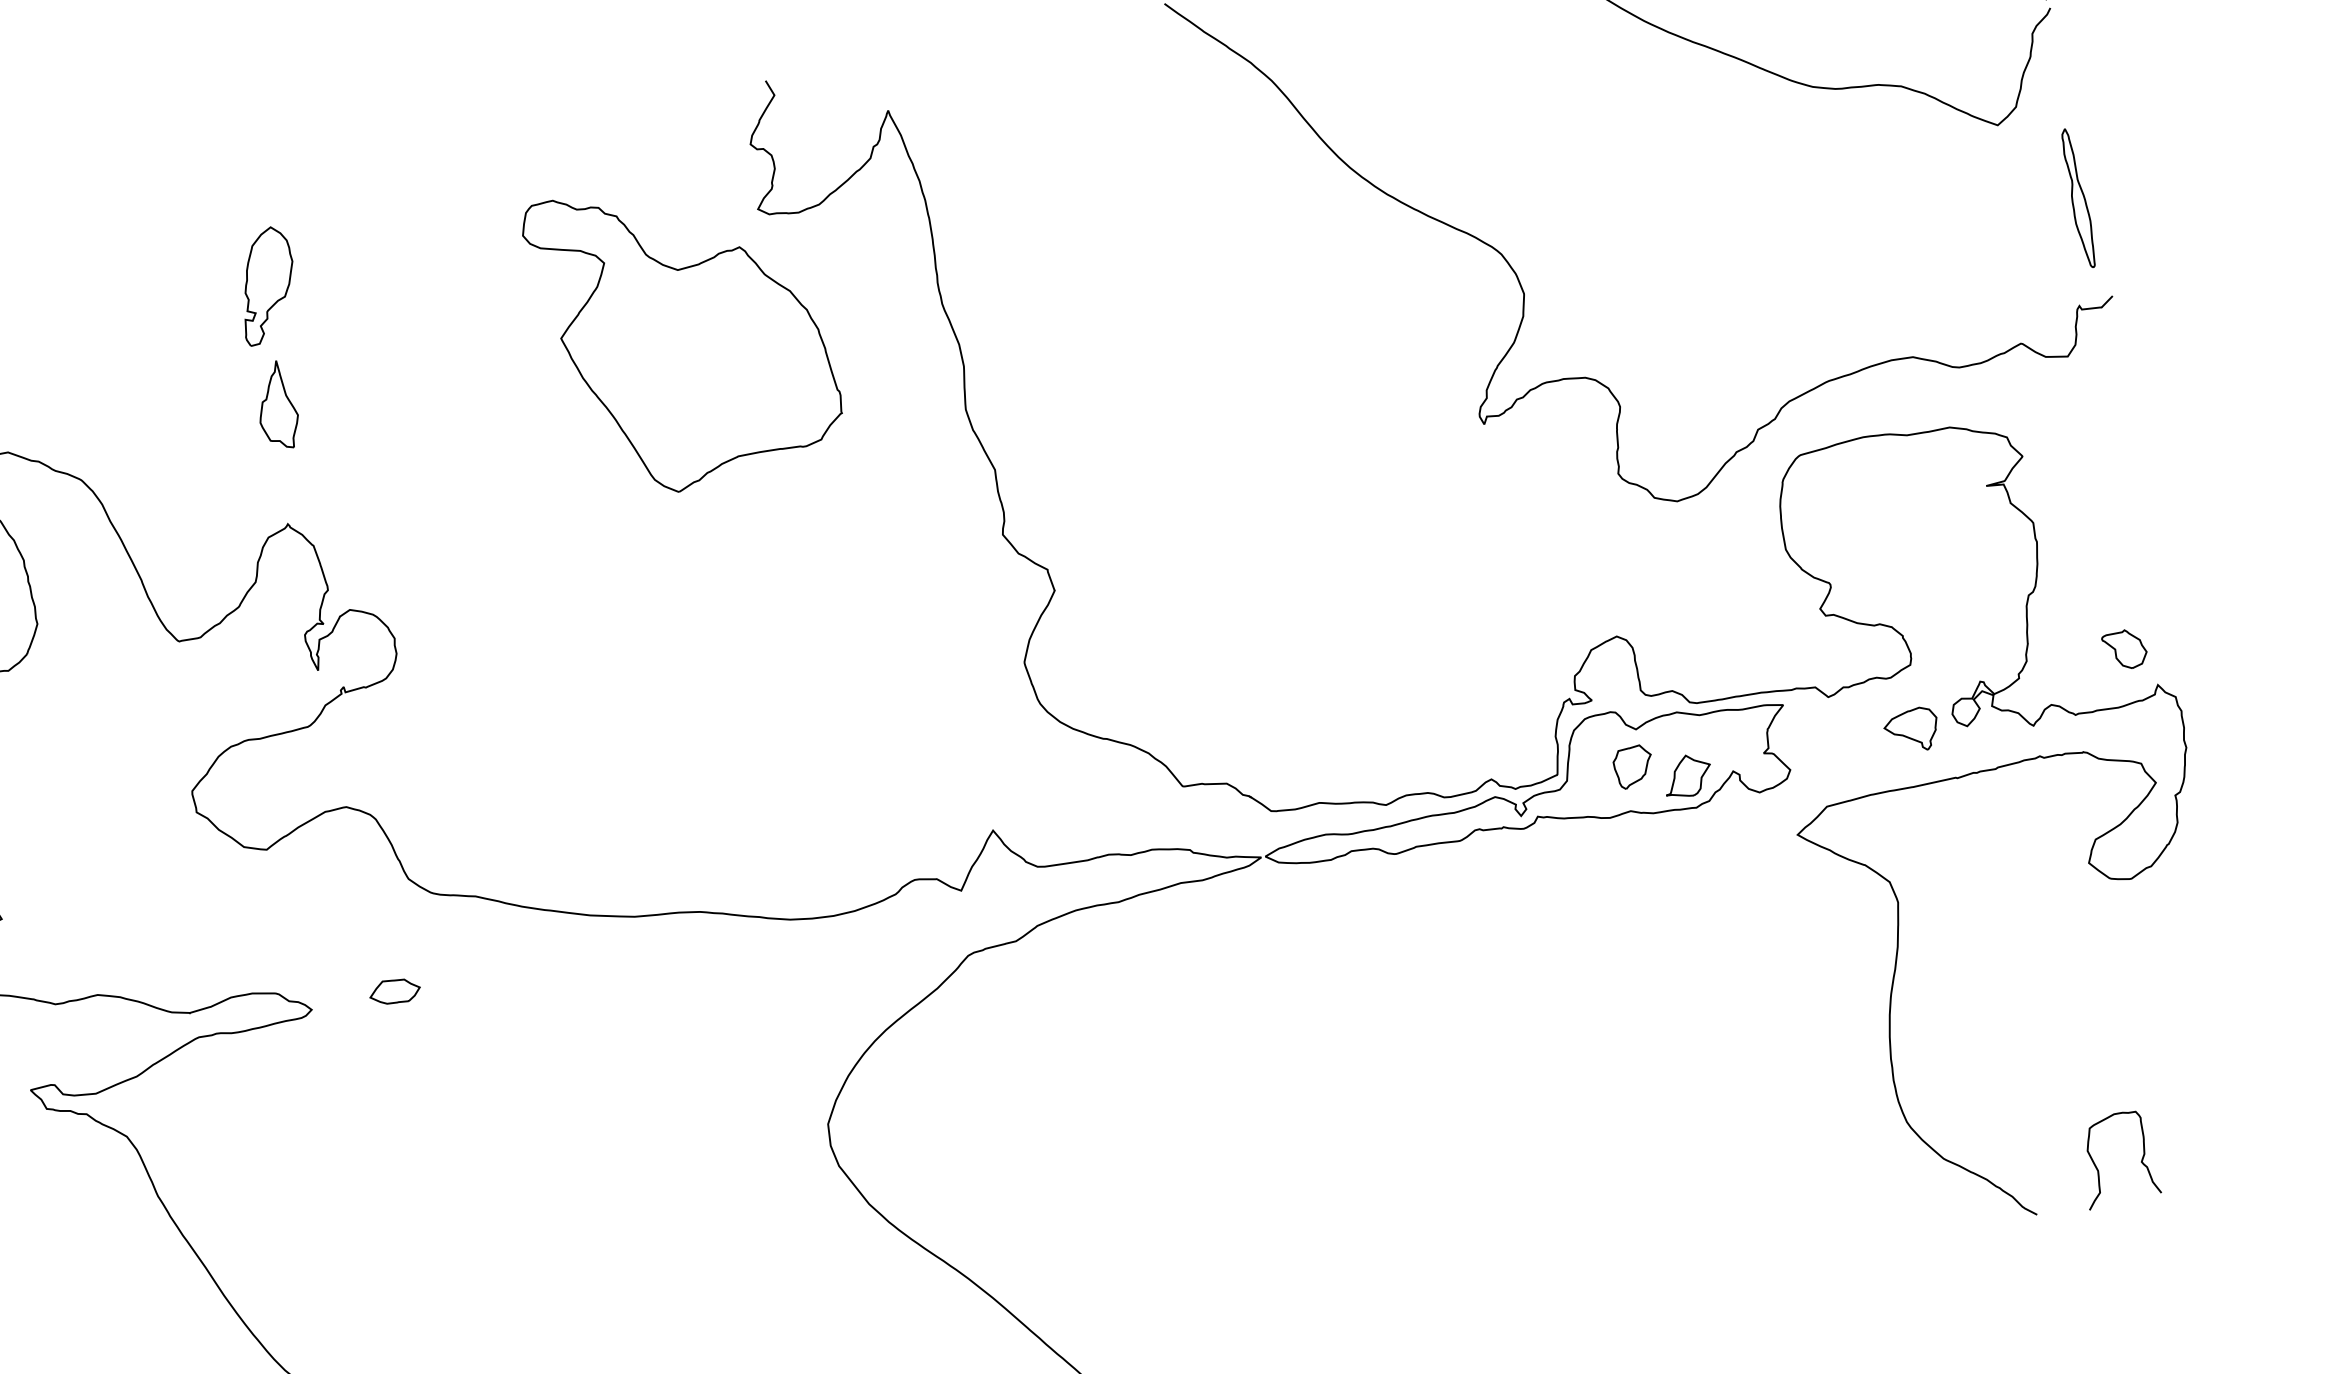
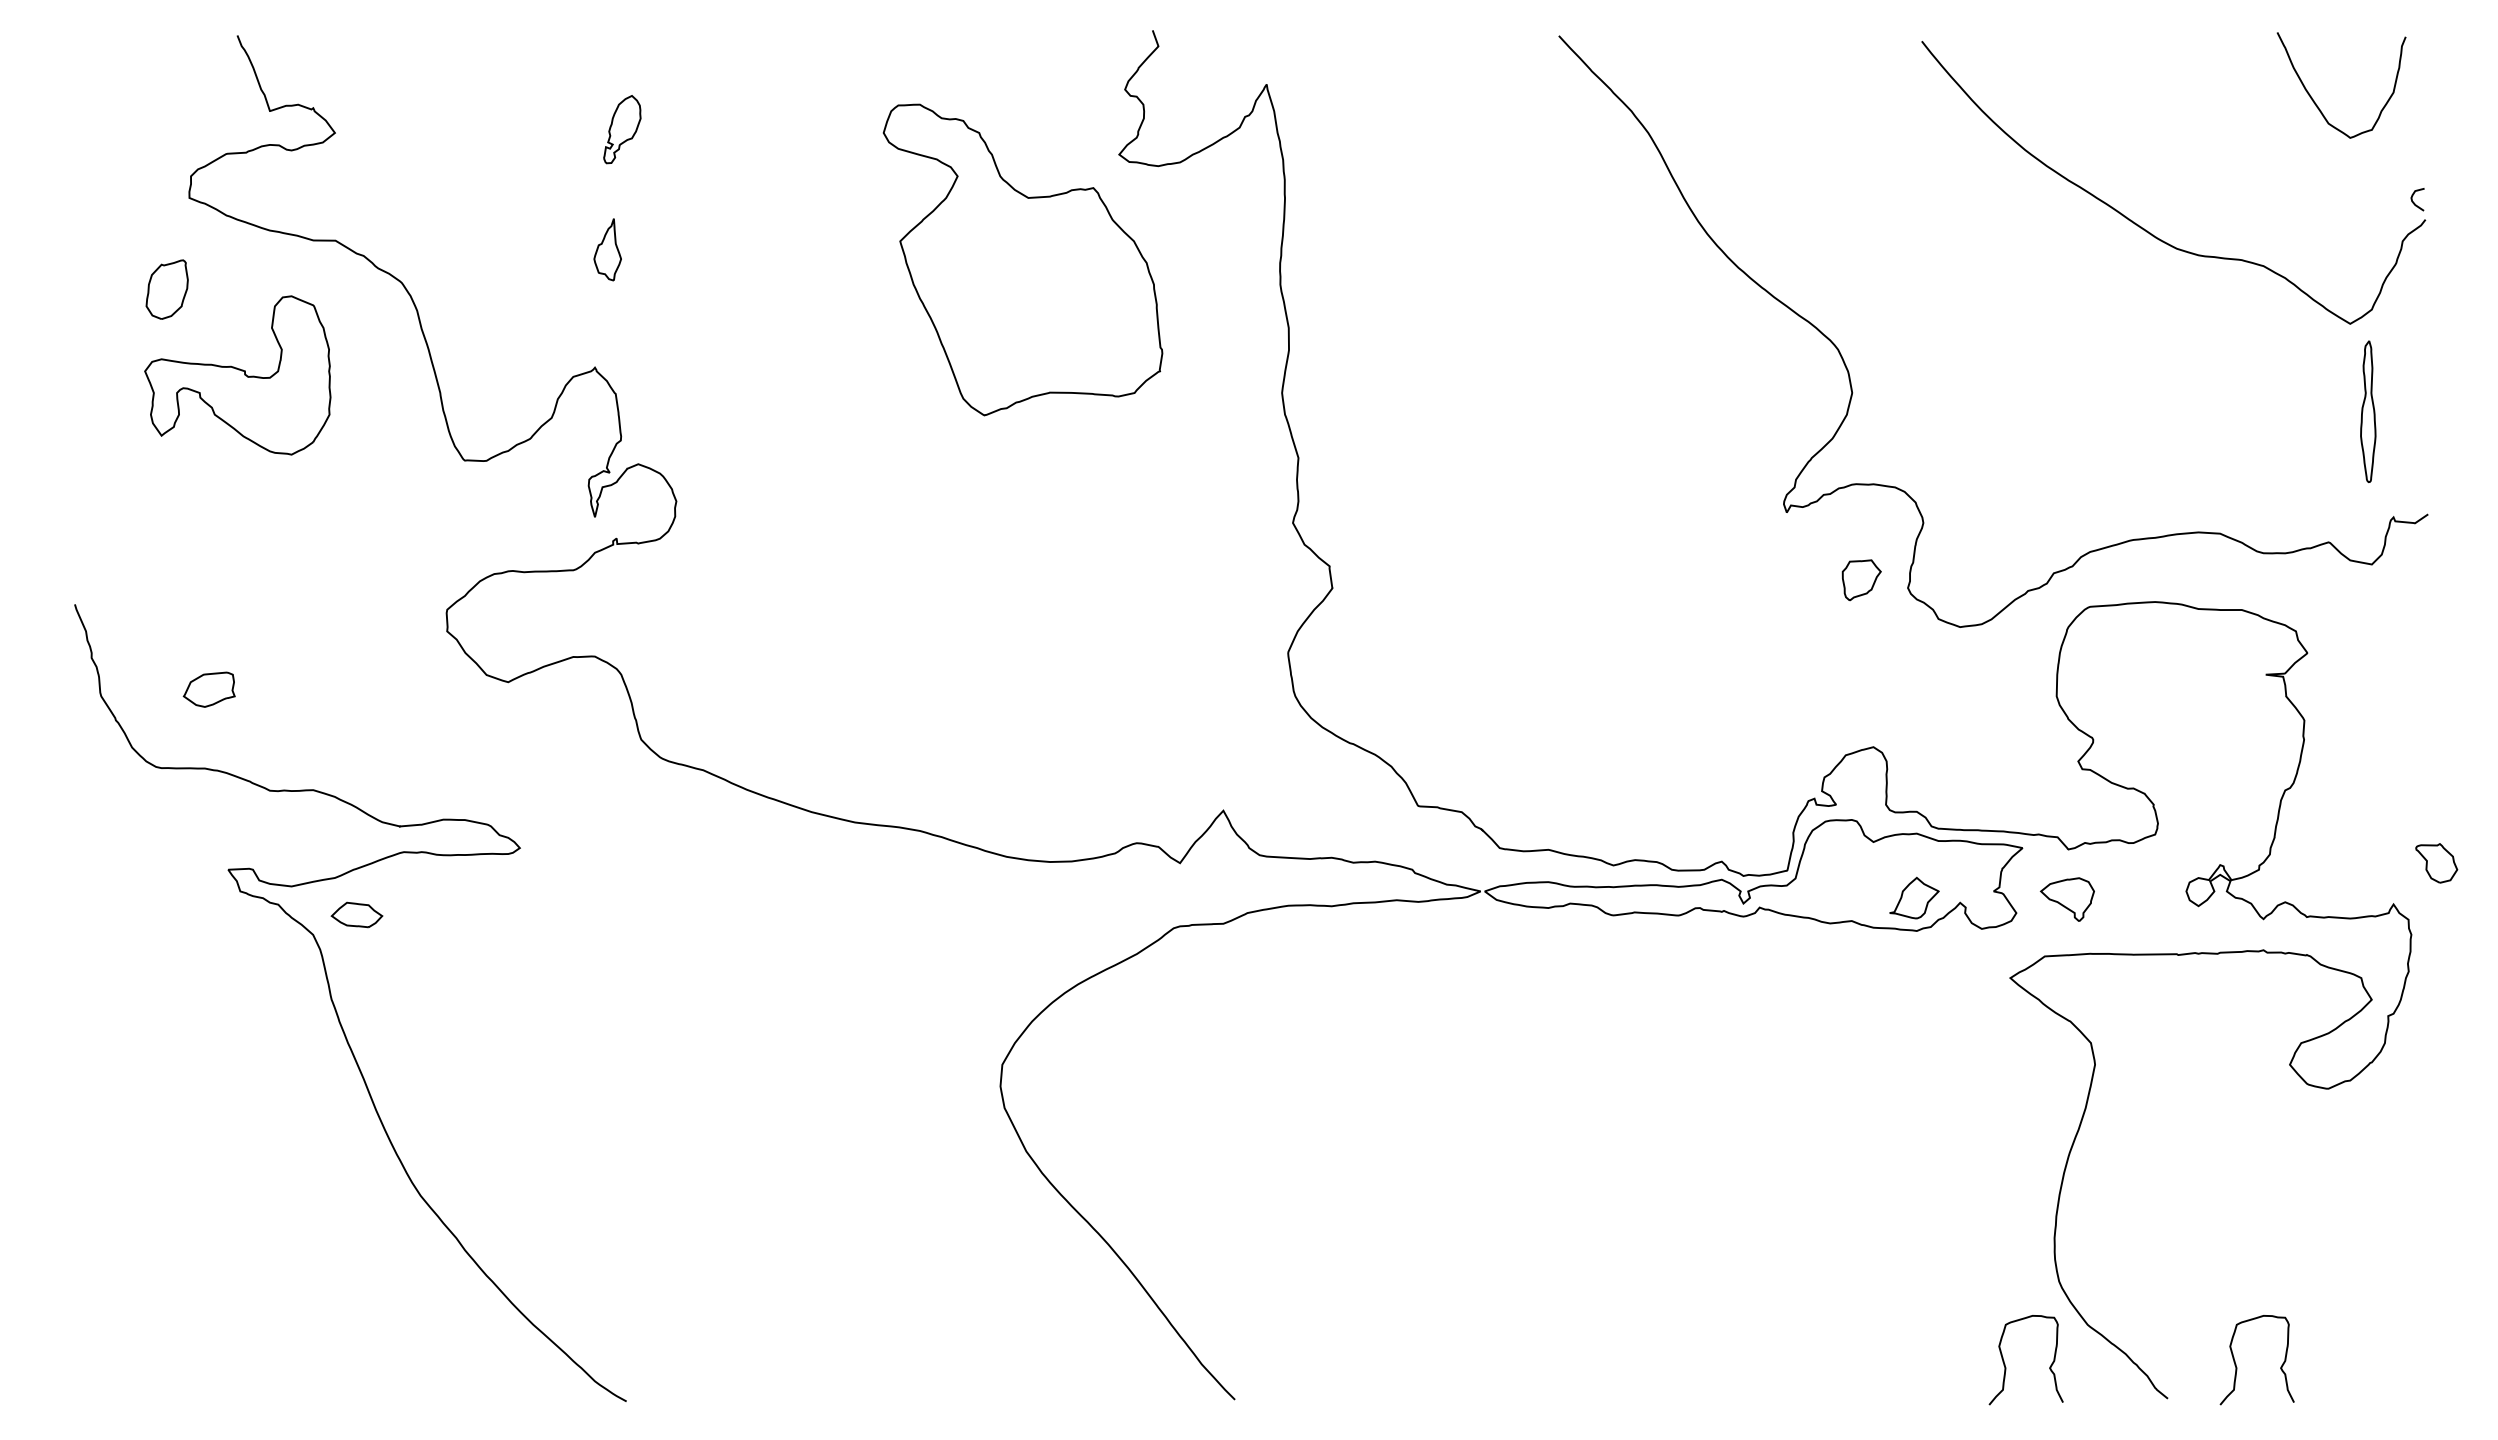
part: (2078, 198) -> (2368, 411), moved
part: (266, 285) -> (622, 129), size x0.6
part: (276, 405) -> (607, 249), size x0.7
part: (2125, 650) -> (2436, 863), moved
part: (1911, 731) -> (2066, 899), moved
part: (1633, 767) -> (1861, 580), moved
part: (394, 991) -> (356, 914), moved
curve: (1872, 1216) -> (2006, 1367), added

